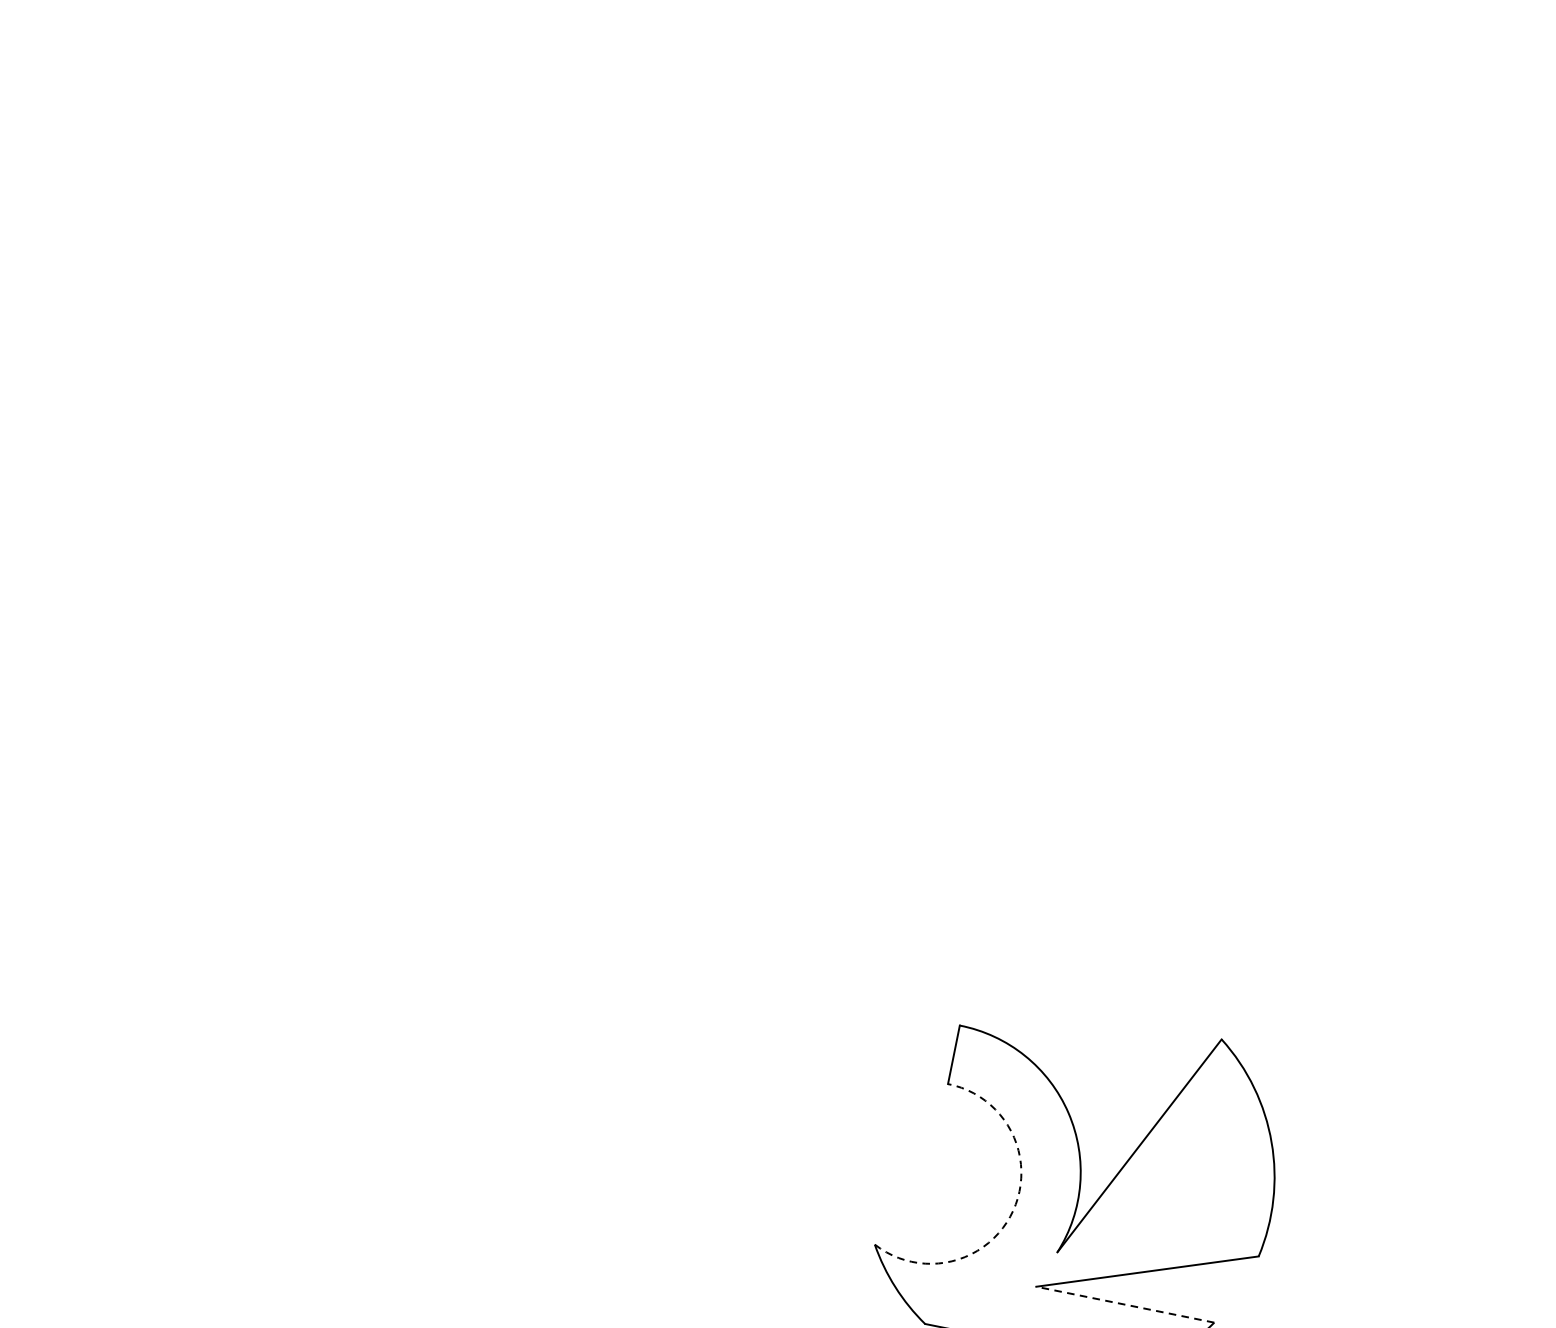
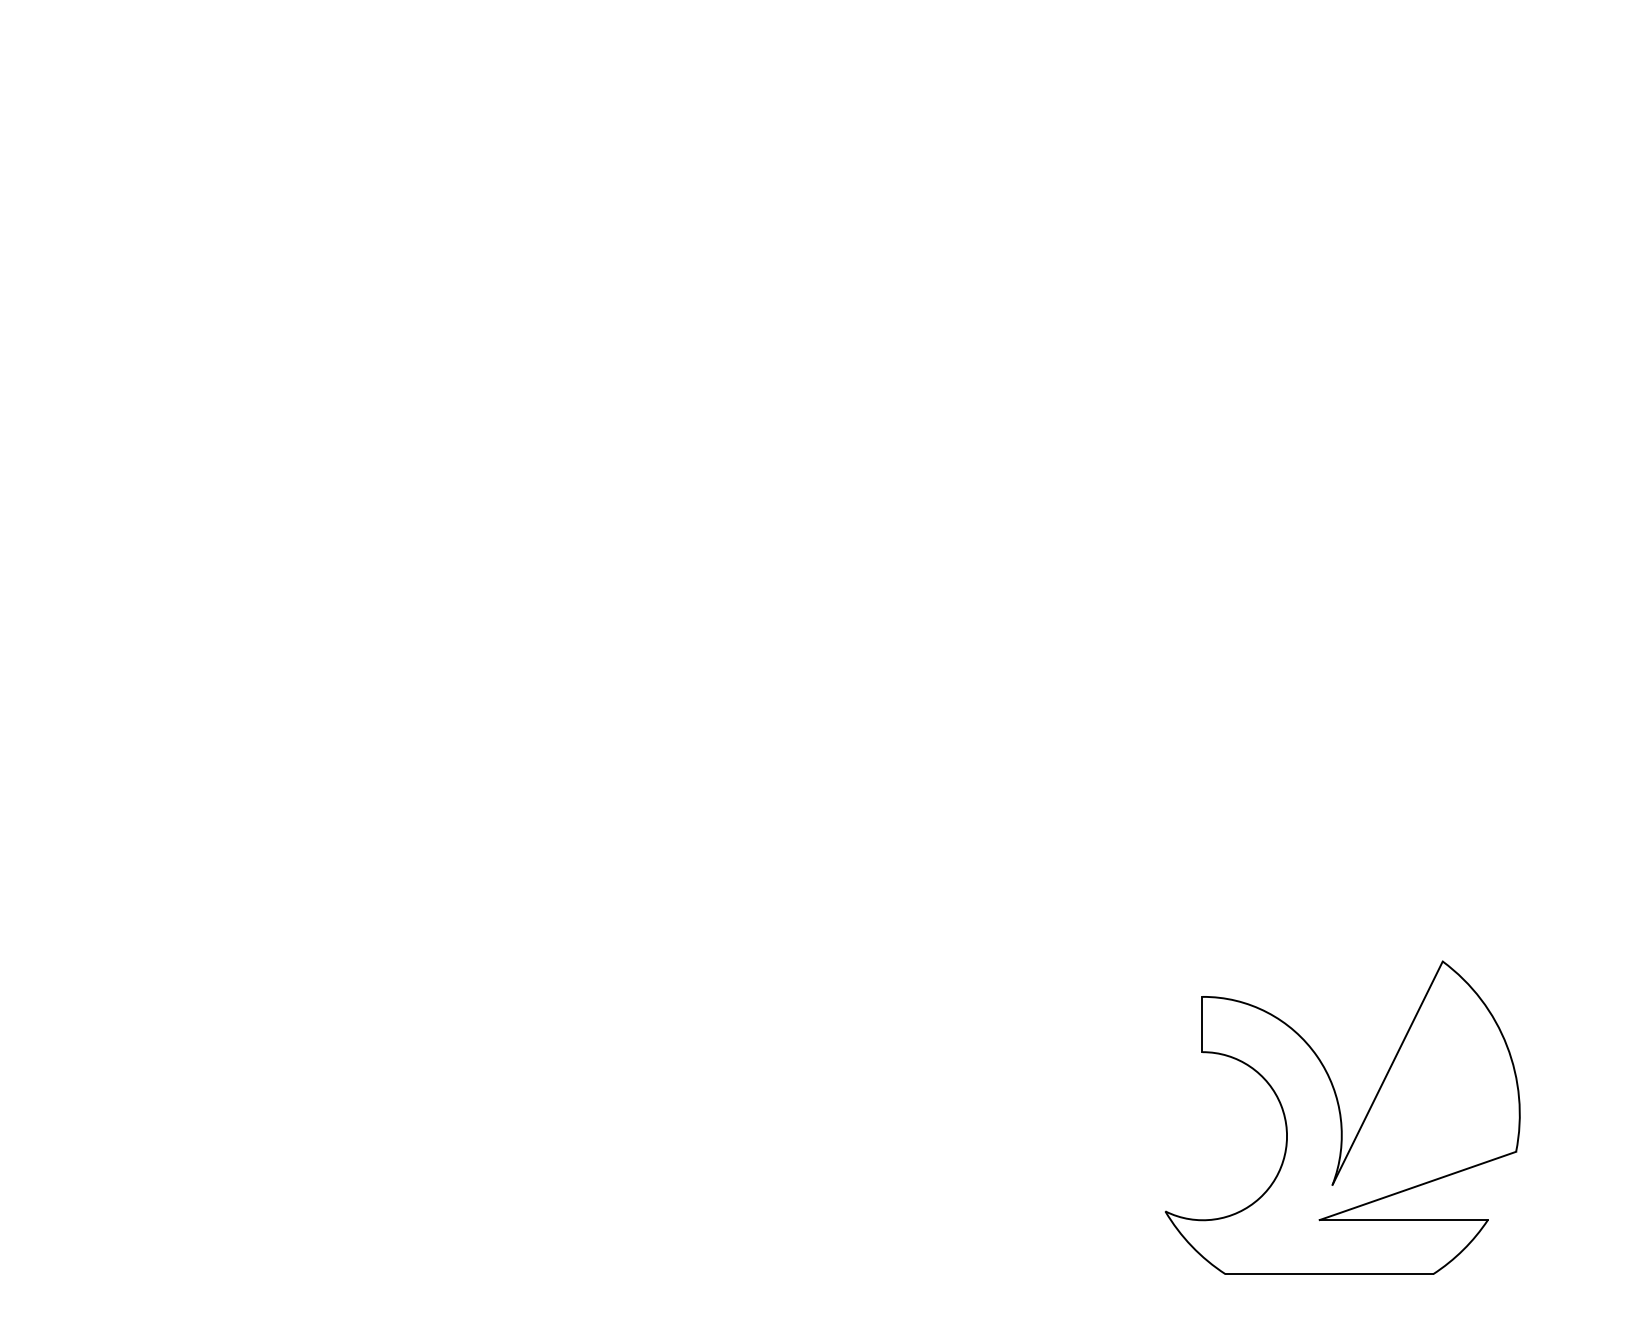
arc: (1012, 1210) -> (1284, 1155), dashed -> solid
line: (1124, 1305) -> (1403, 1220), dashed -> solid

